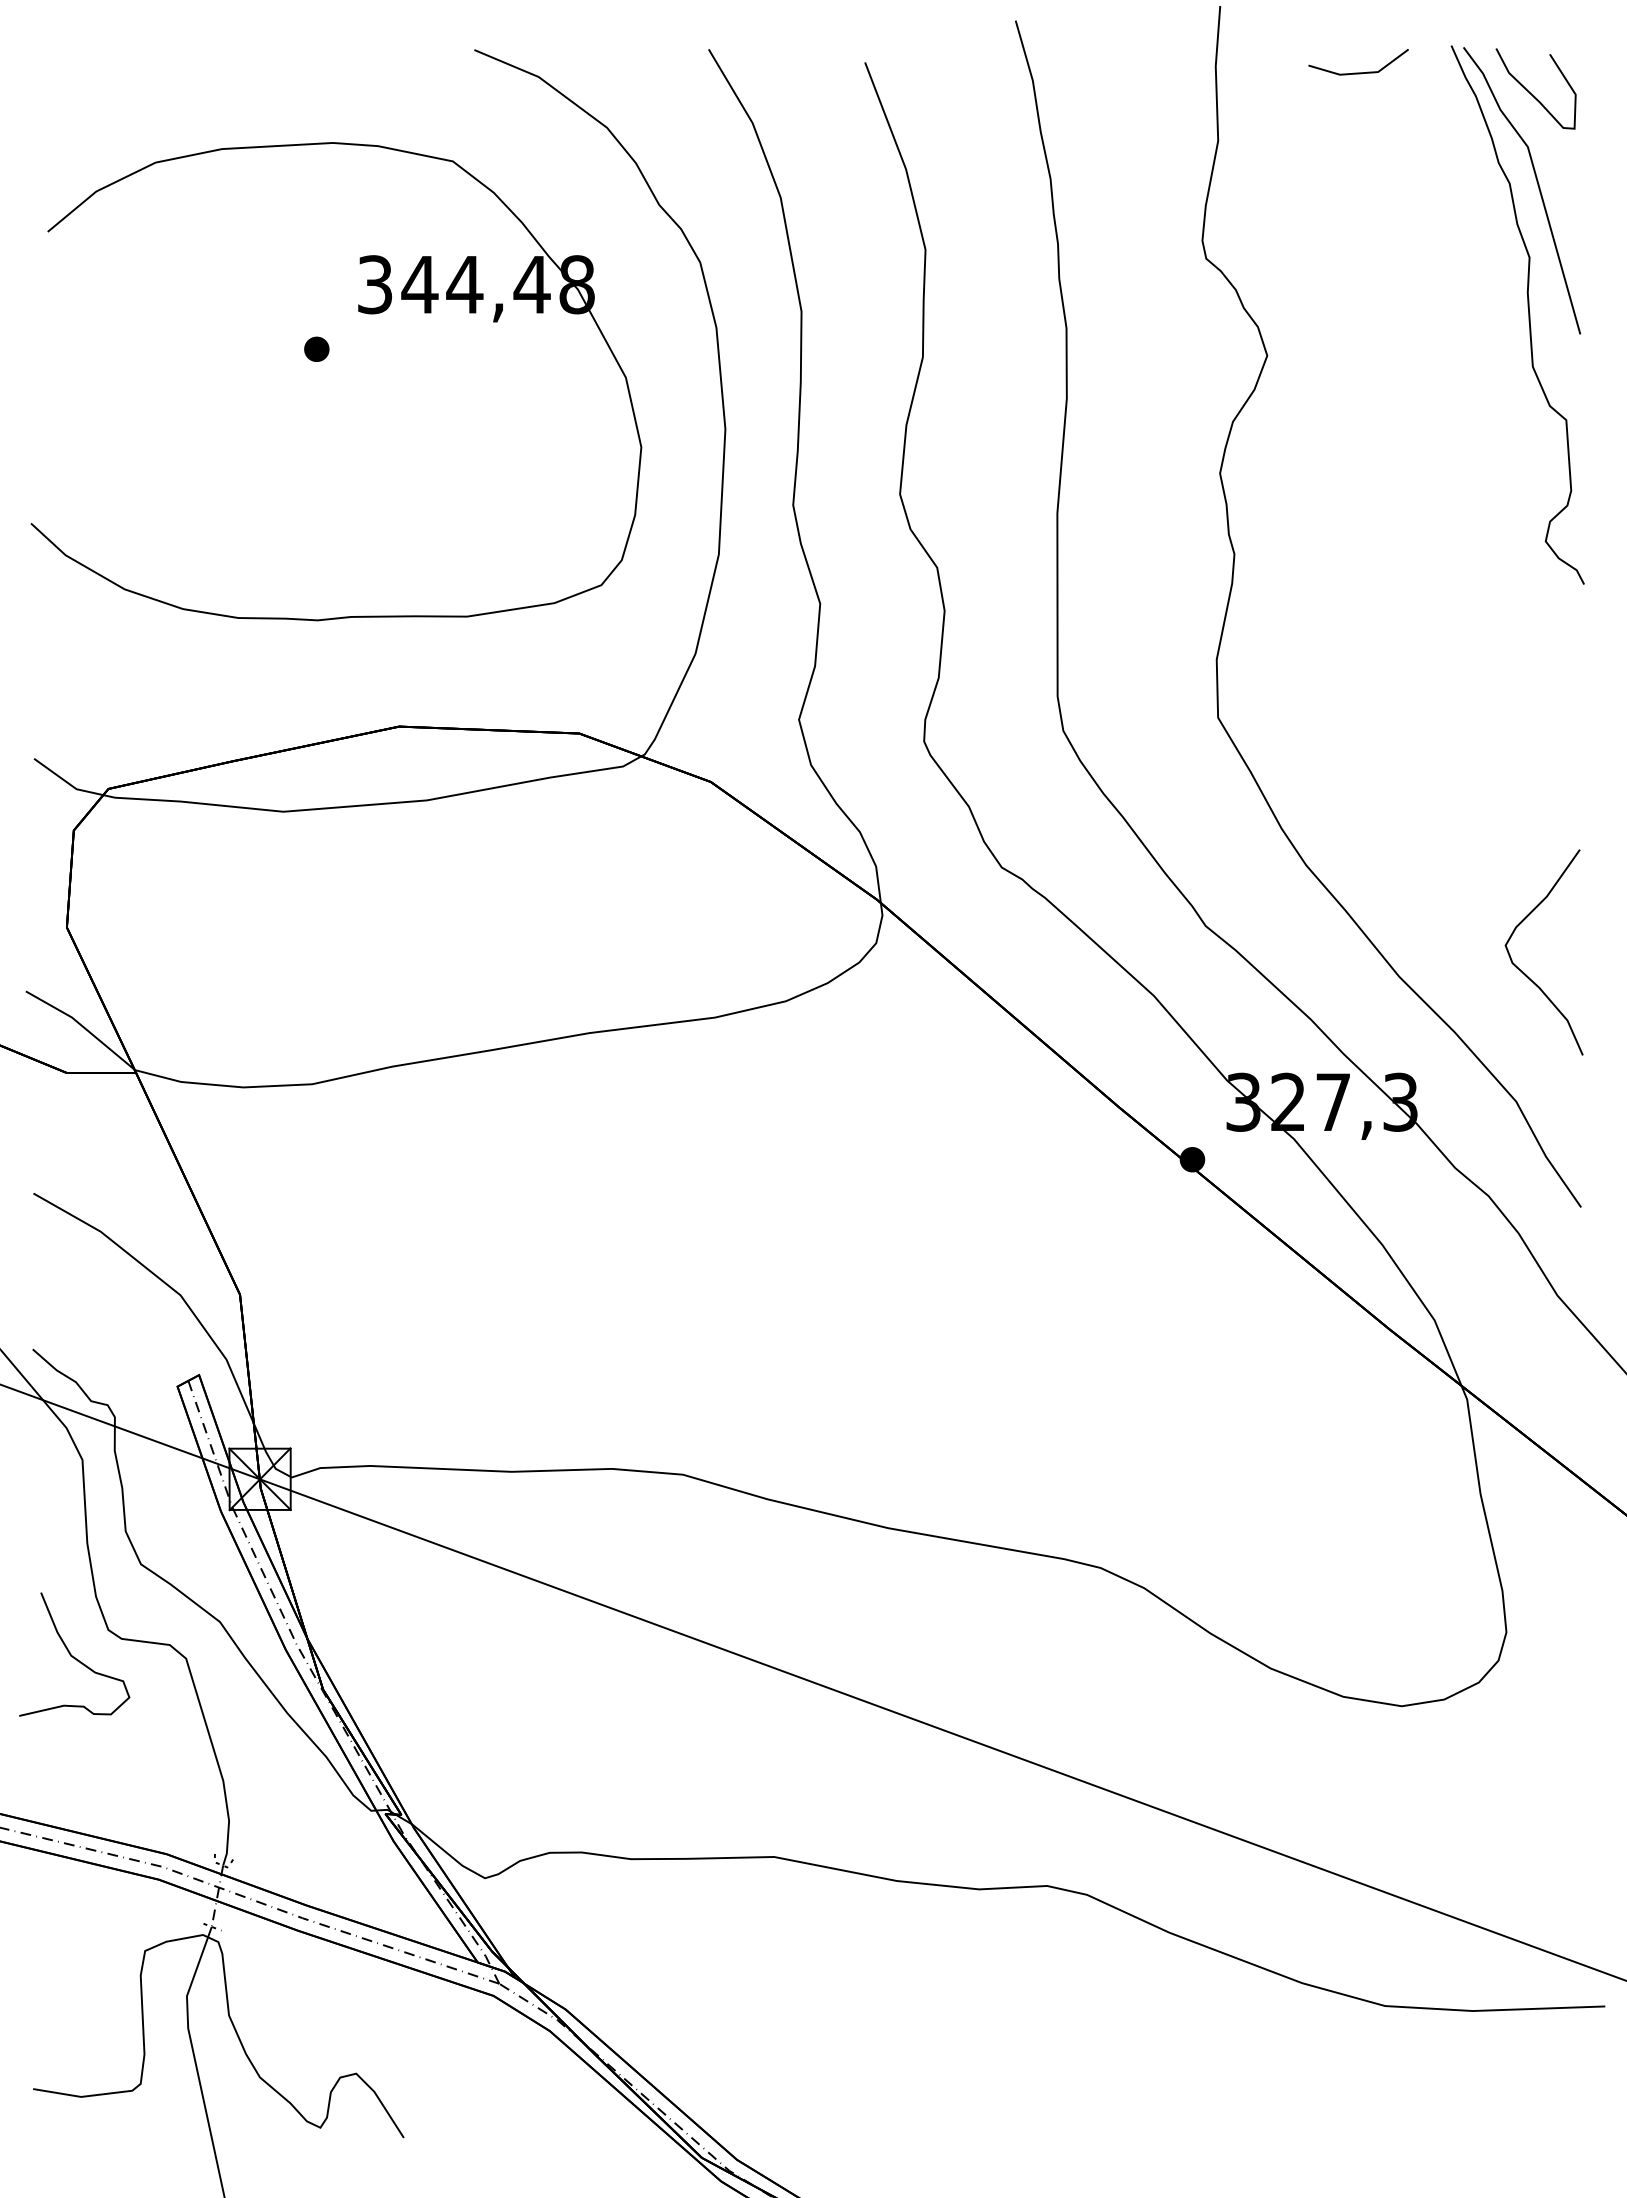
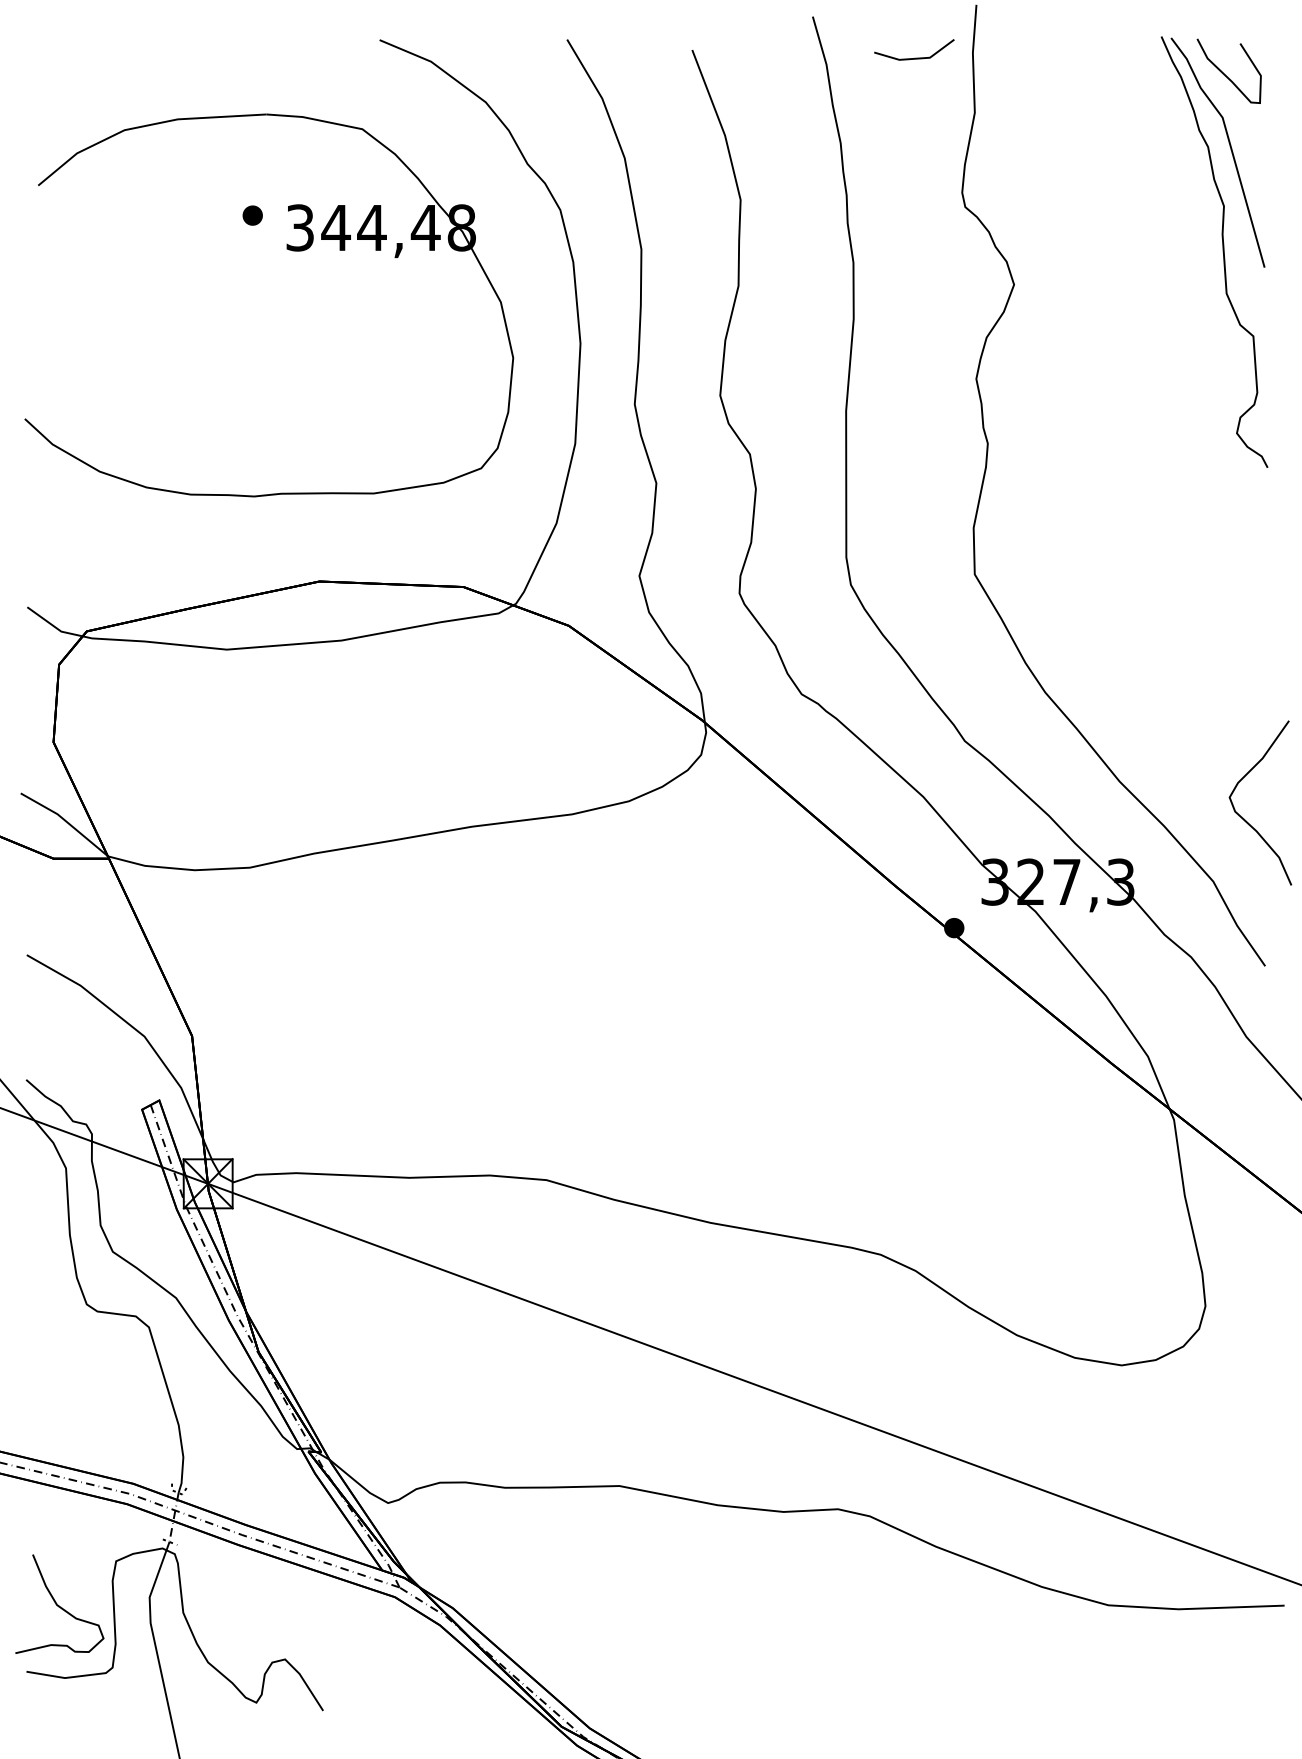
line: (1358, 72) -> (914, 58), moved
part: (316, 348) -> (252, 214), moved
curve: (1523, 971) -> (1243, 818), moved
curve: (74, 1656) -> (59, 1605), moved

